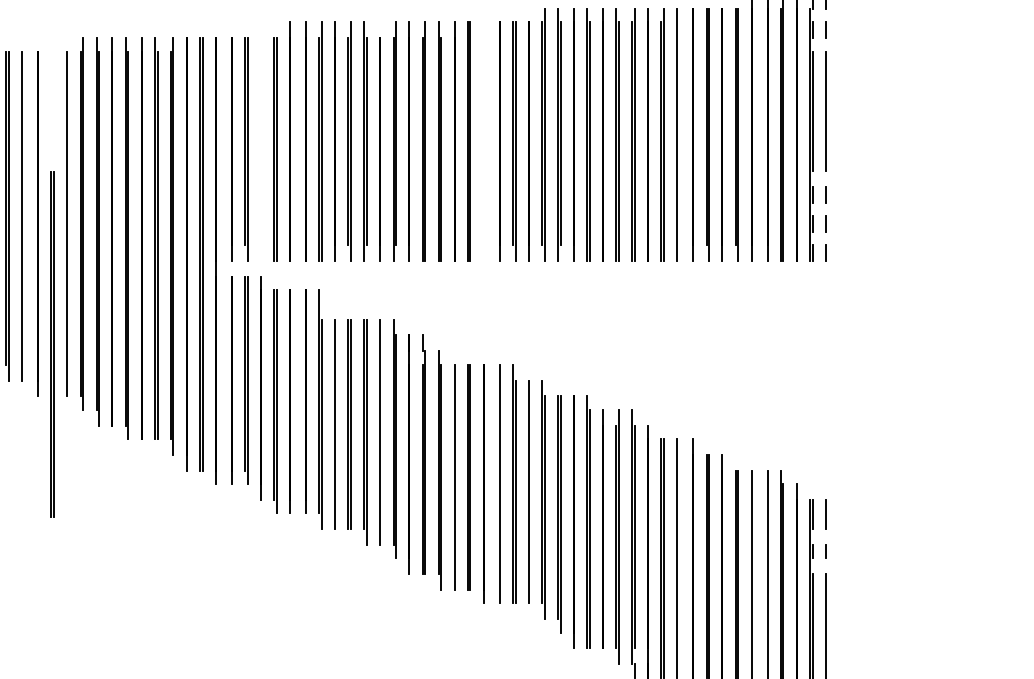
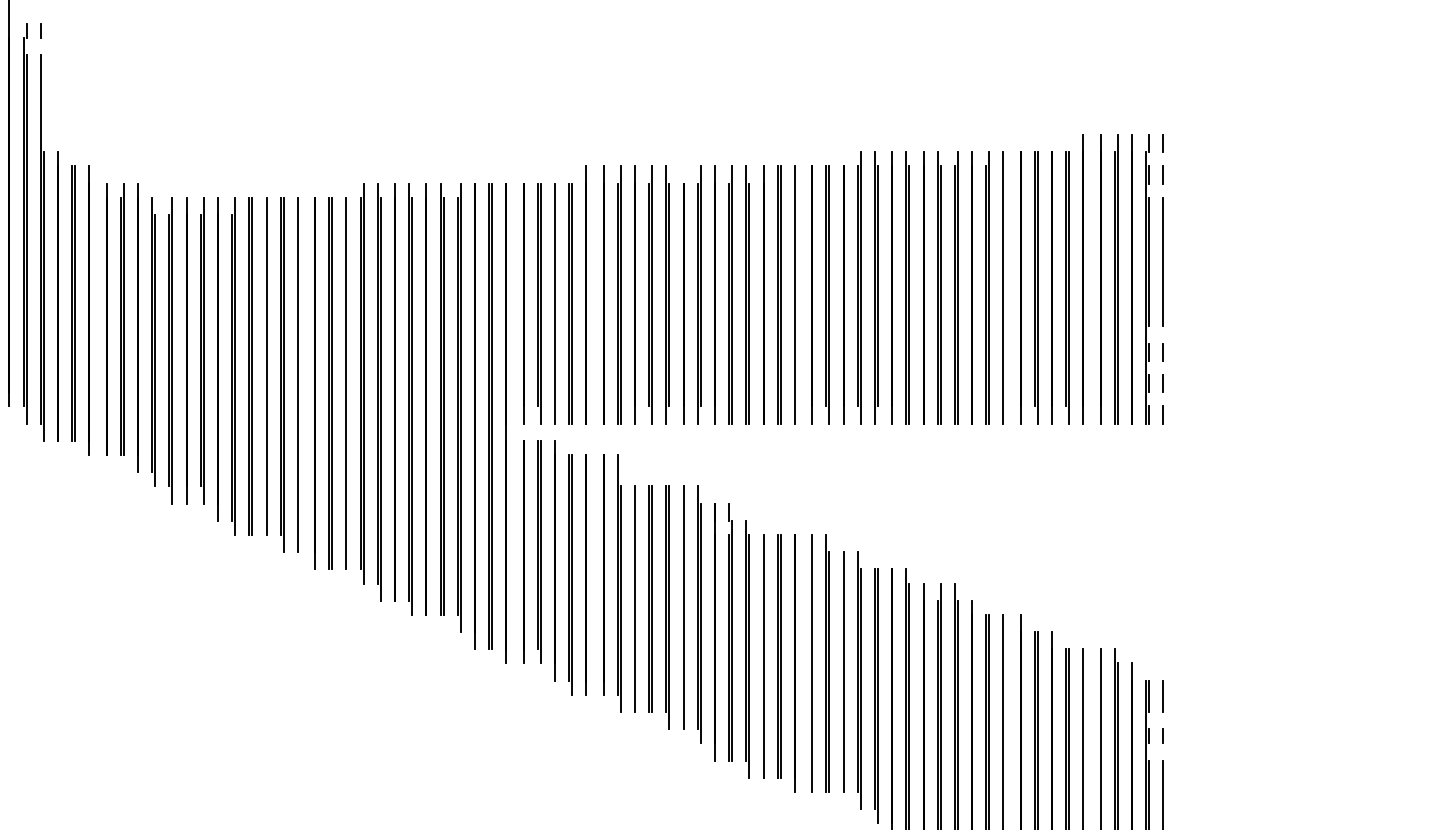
line: (483, 141) -> (794, 294), added
line: (261, 149) -> (555, 303), added
line: (51, 344) -> (329, 383), moved

